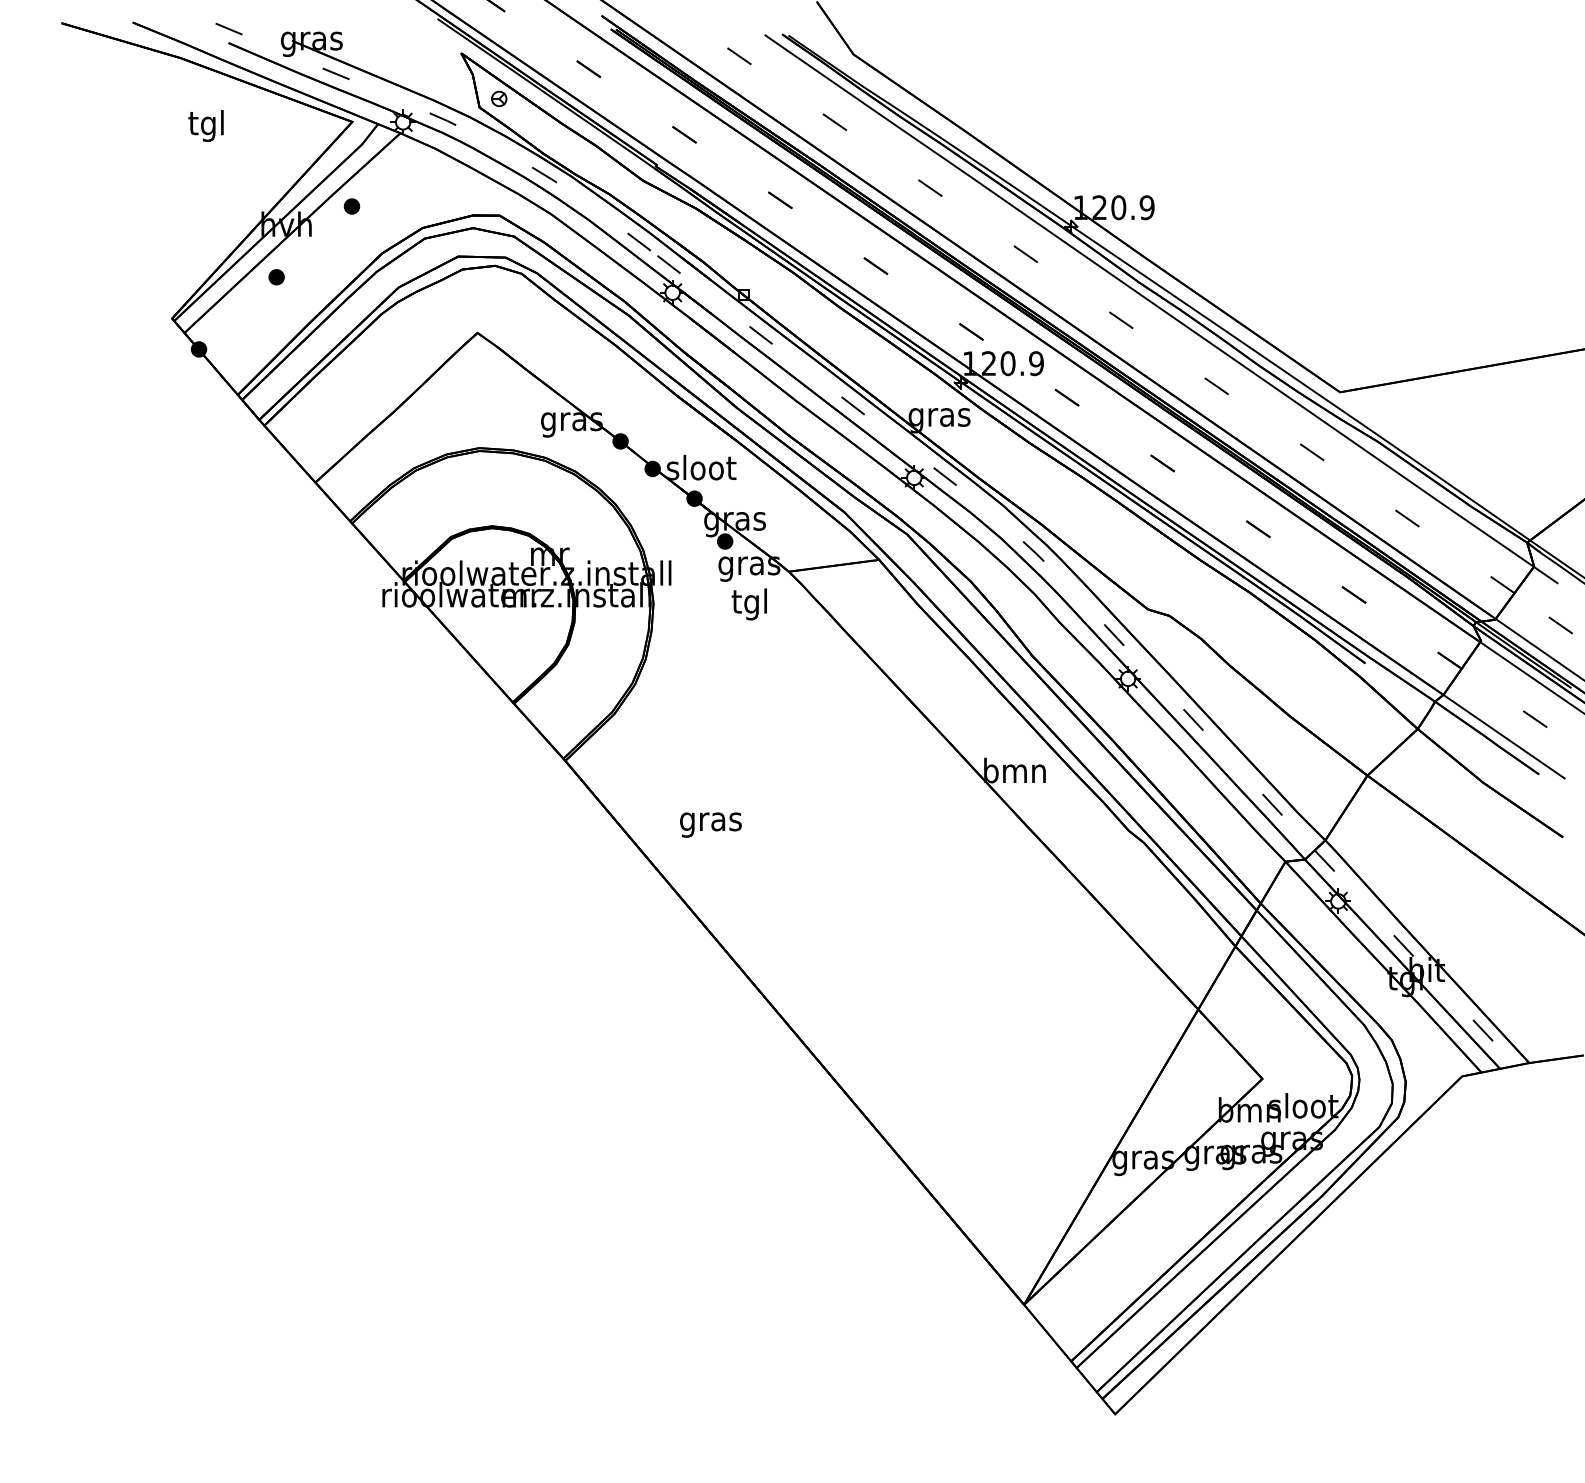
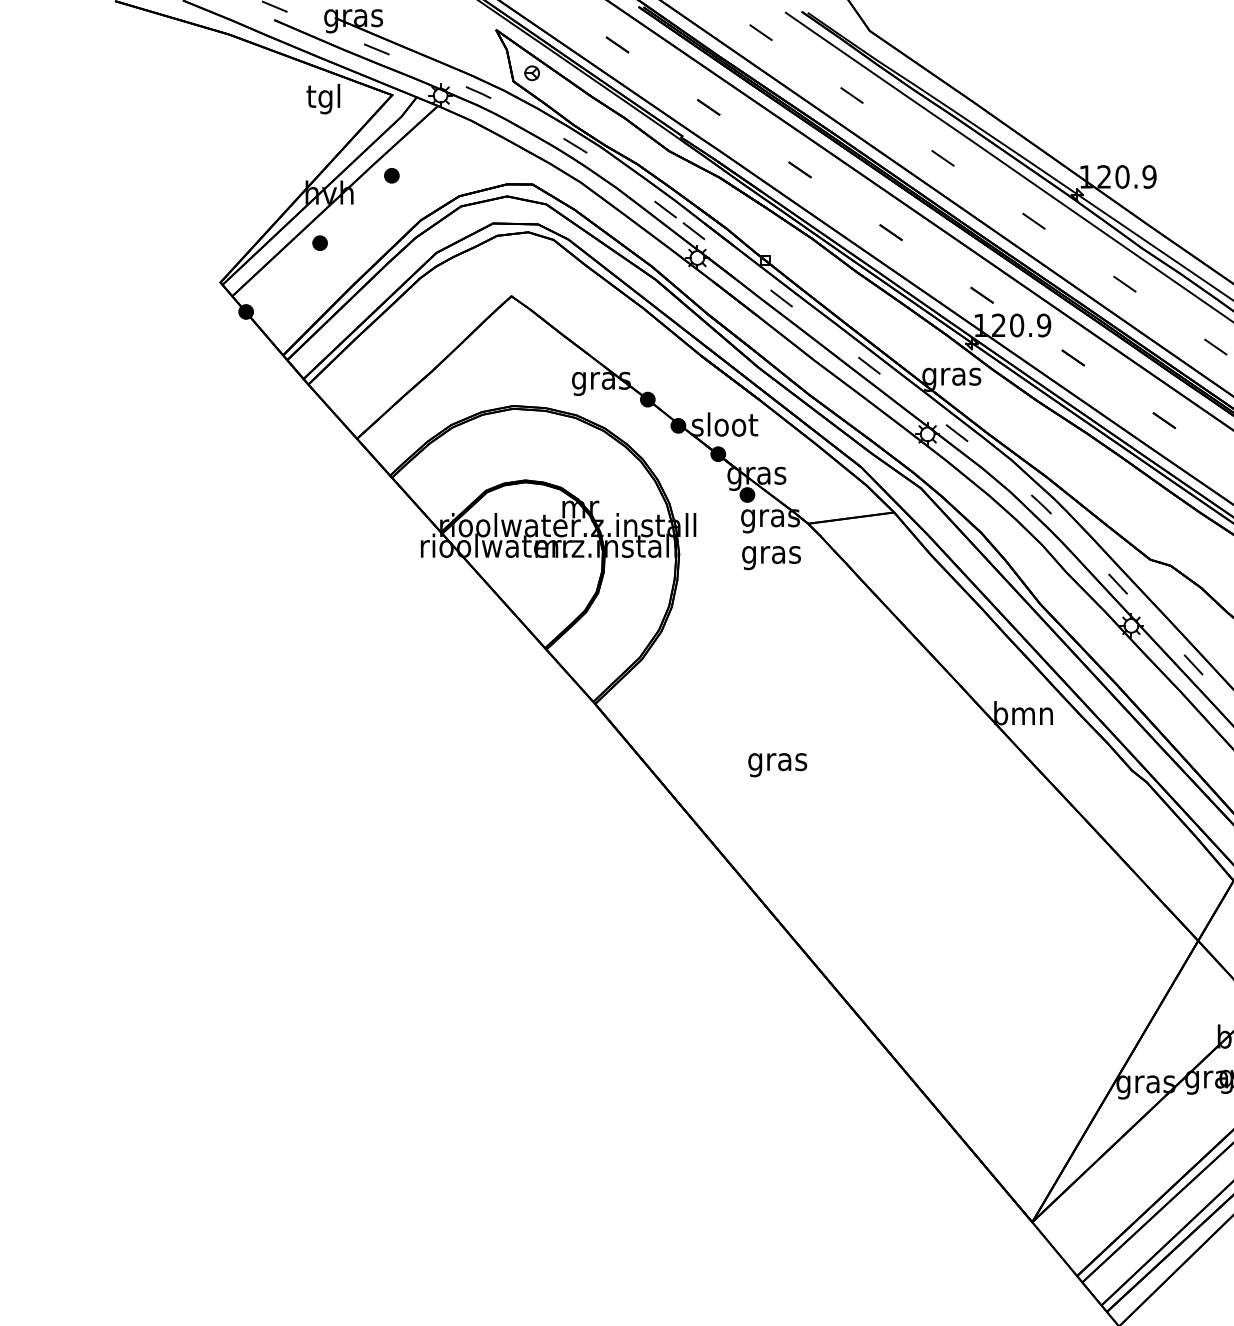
text: (205, 125) -> (322, 98), moved
text: (750, 604) -> (771, 554), tgl -> gras
text: (710, 824) -> (777, 764), moved

